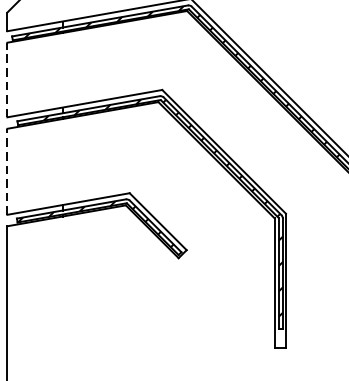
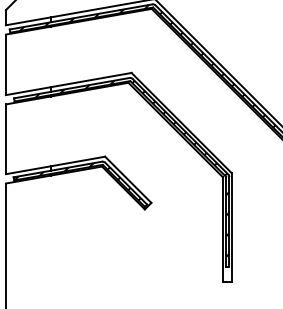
line: (6, 79) -> (5, 64), dashed -> solid
line: (6, 172) -> (5, 139), dashed -> solid

